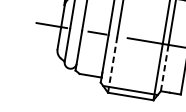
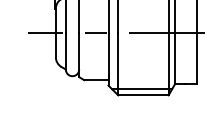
line: (113, 64) -> (118, 63), dashed -> solid
line: (165, 68) -> (175, 58), dashed -> solid

